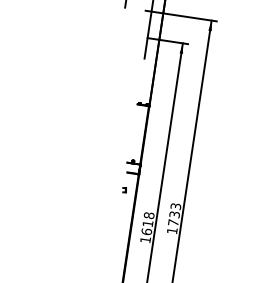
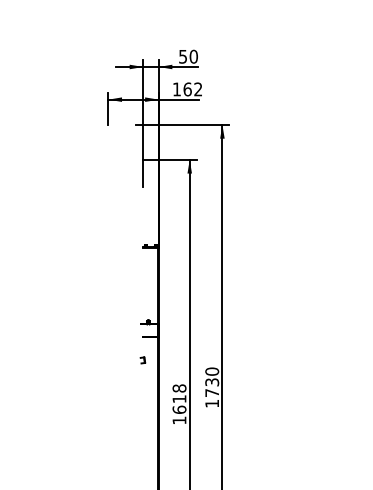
text: (176, 206) -> (212, 371), 1733 -> 1730

